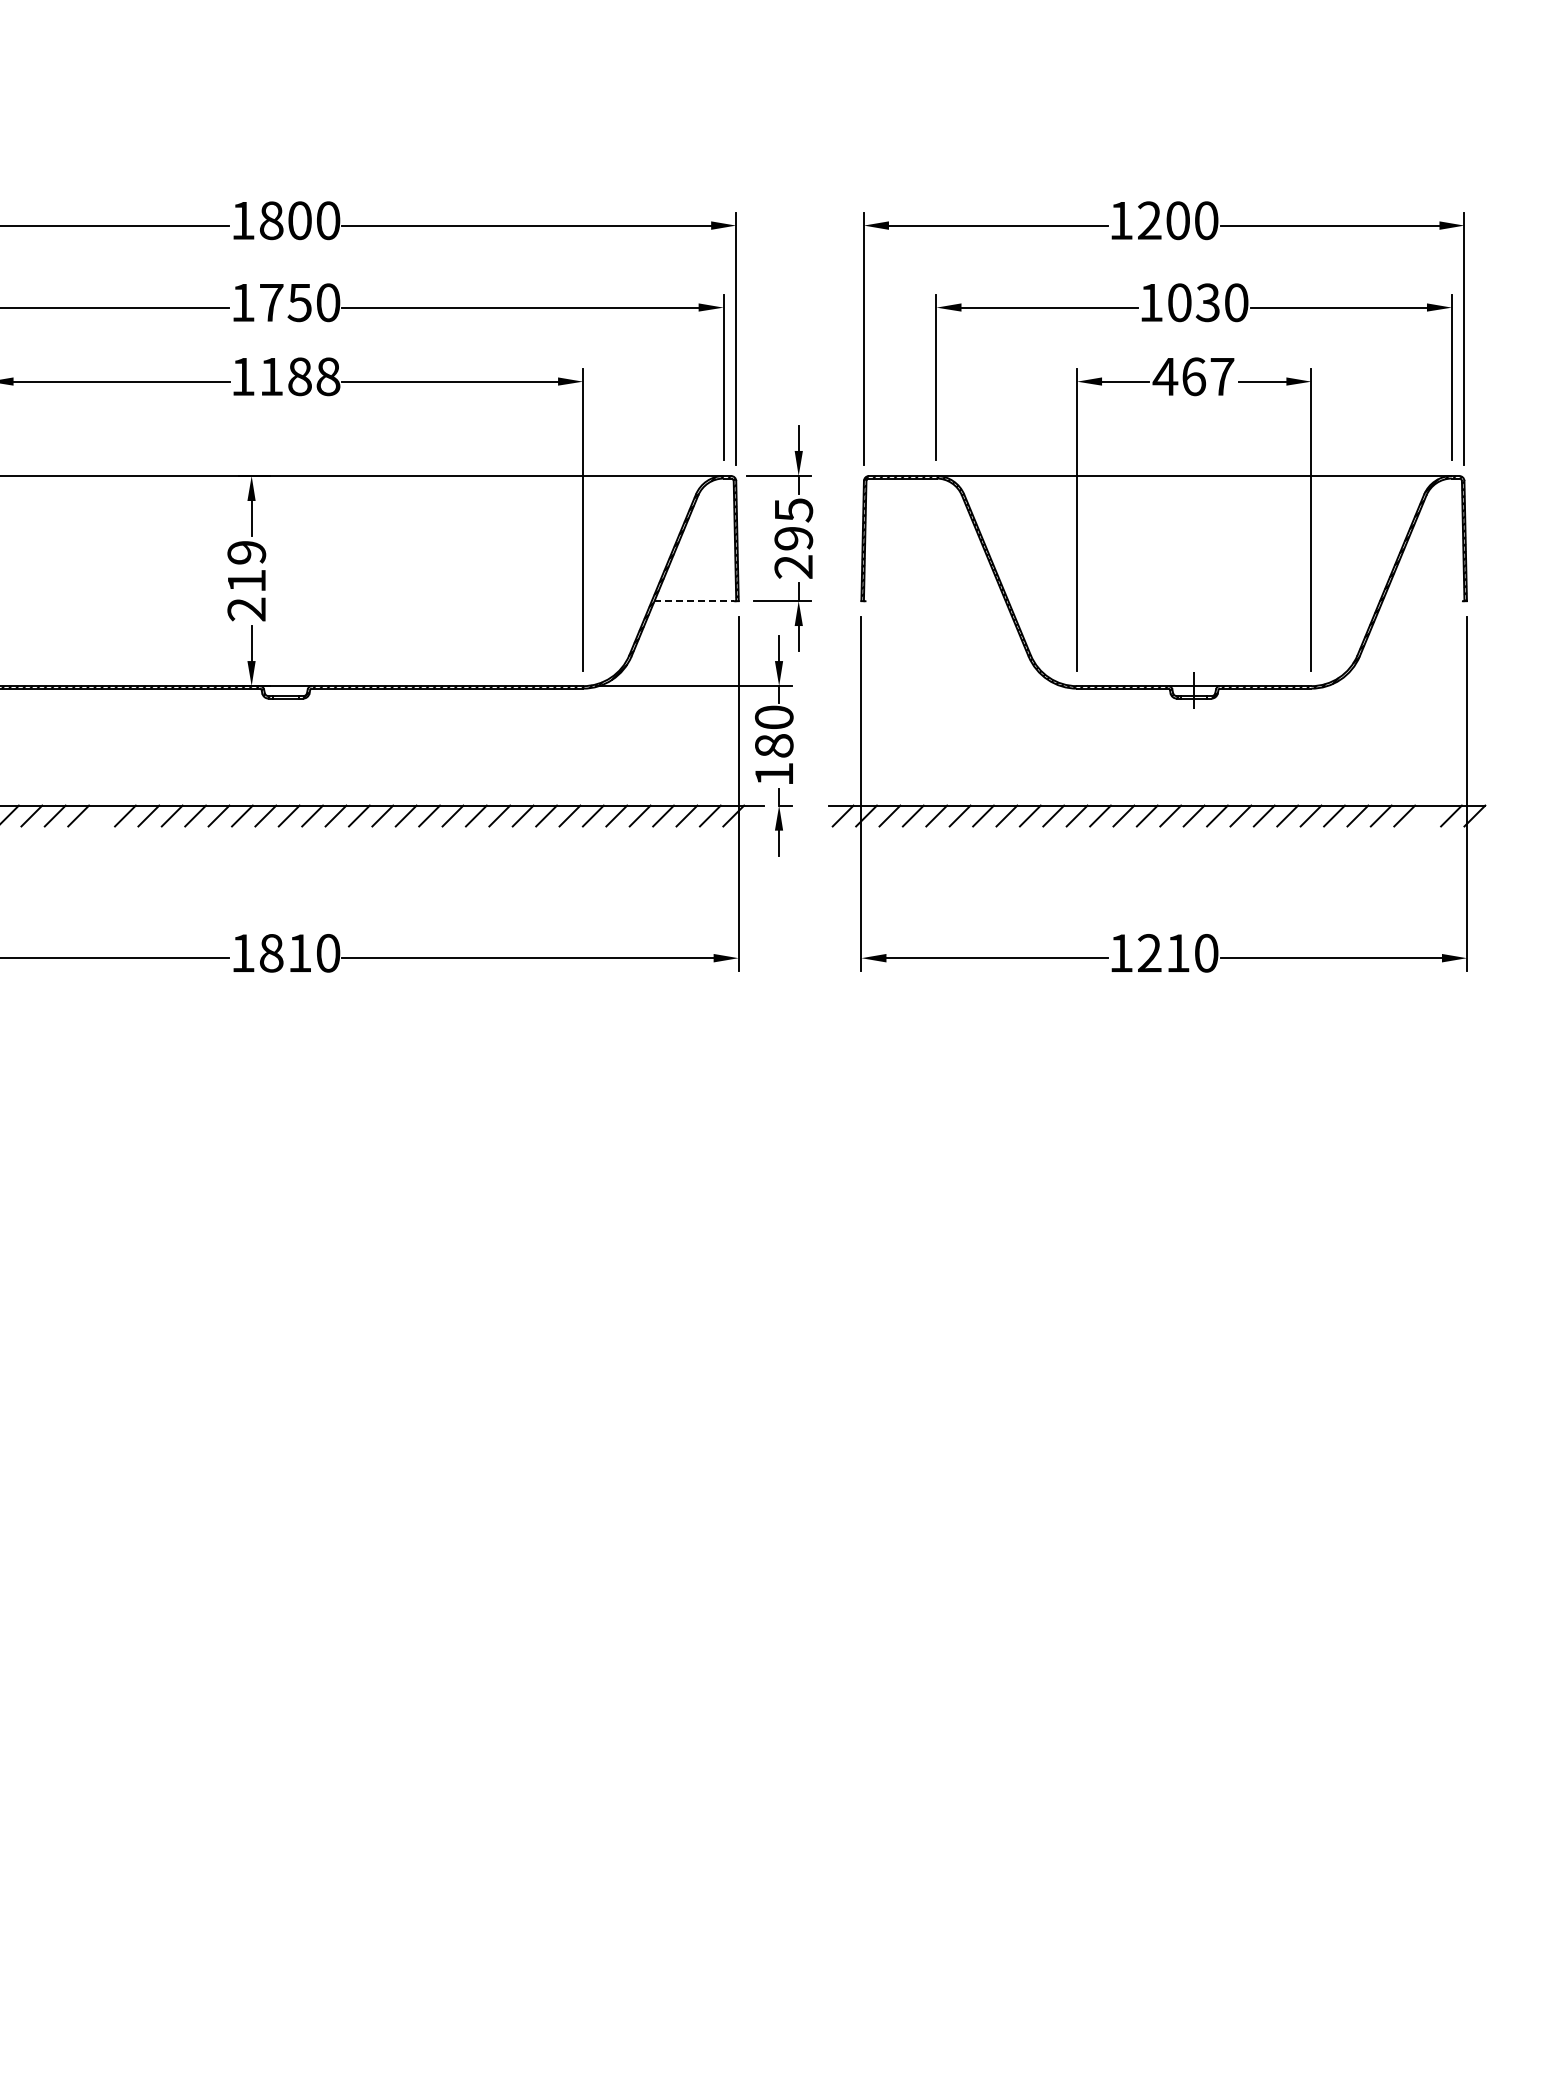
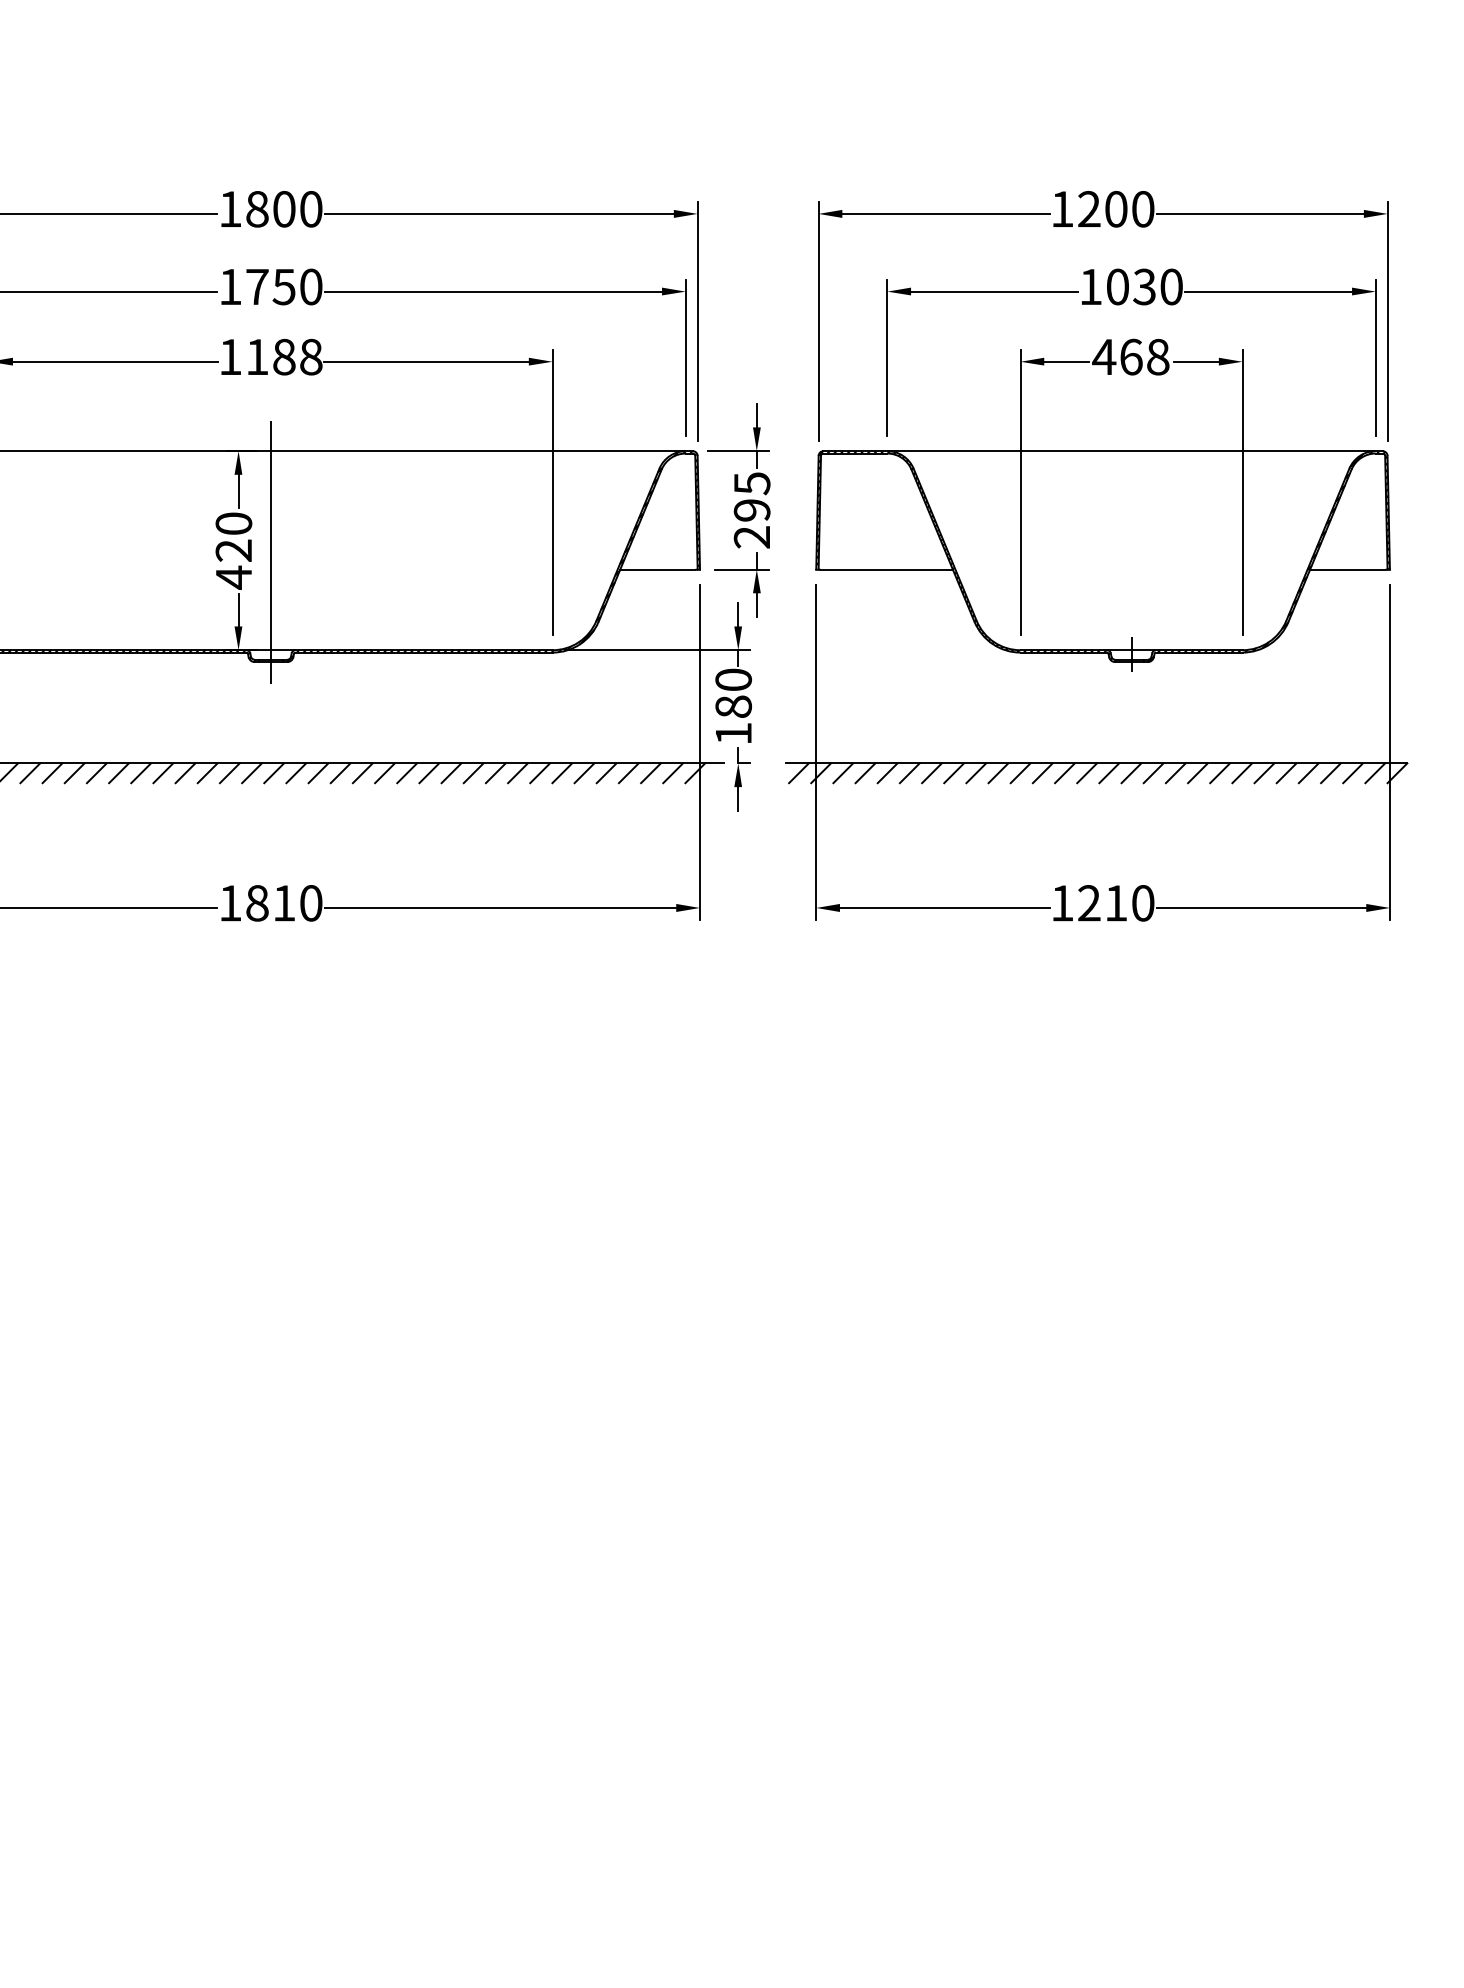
text: (1222, 376) -> (1158, 356), 467 -> 468
text: (246, 581) -> (233, 551), 219 -> 420
line: (285, 582) -> (270, 552), added
line: (694, 601) -> (658, 570), dashed -> solid
line: (935, 601) -> (886, 570), added
line: (1421, 601) -> (1346, 570), added
line: (101, 815) -> (96, 772), added
line: (1427, 815) -> (1352, 772), added

